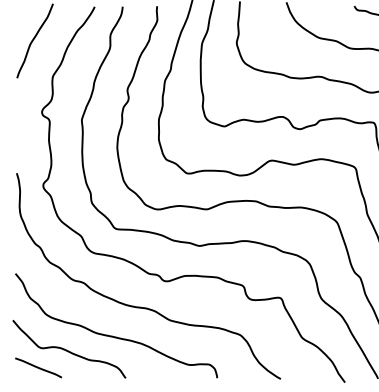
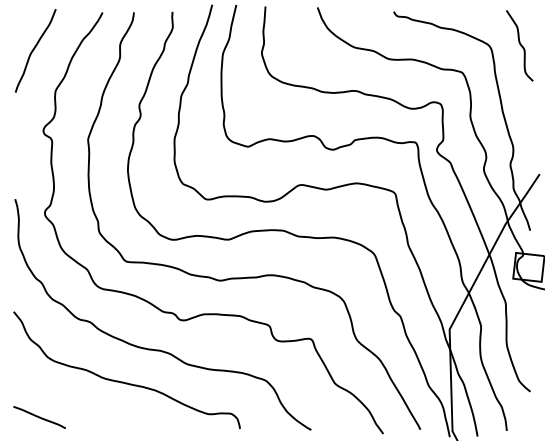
curve: (67, 350) -> (72, 397), removed

